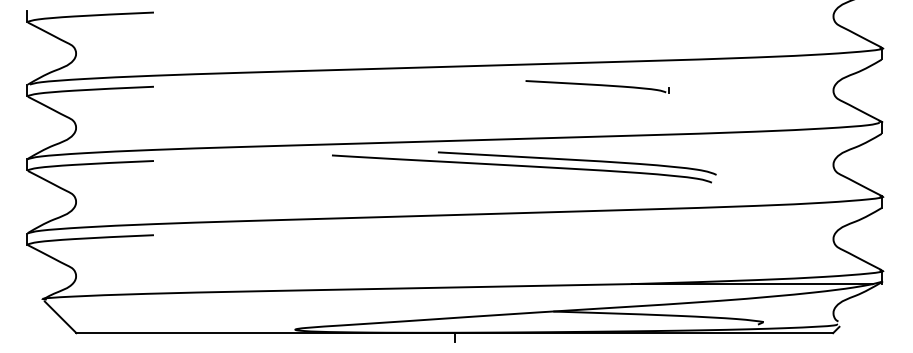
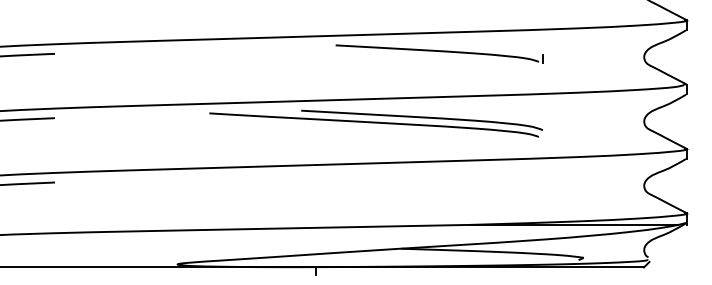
part: (597, 86) -> (439, 53), size x1.67

